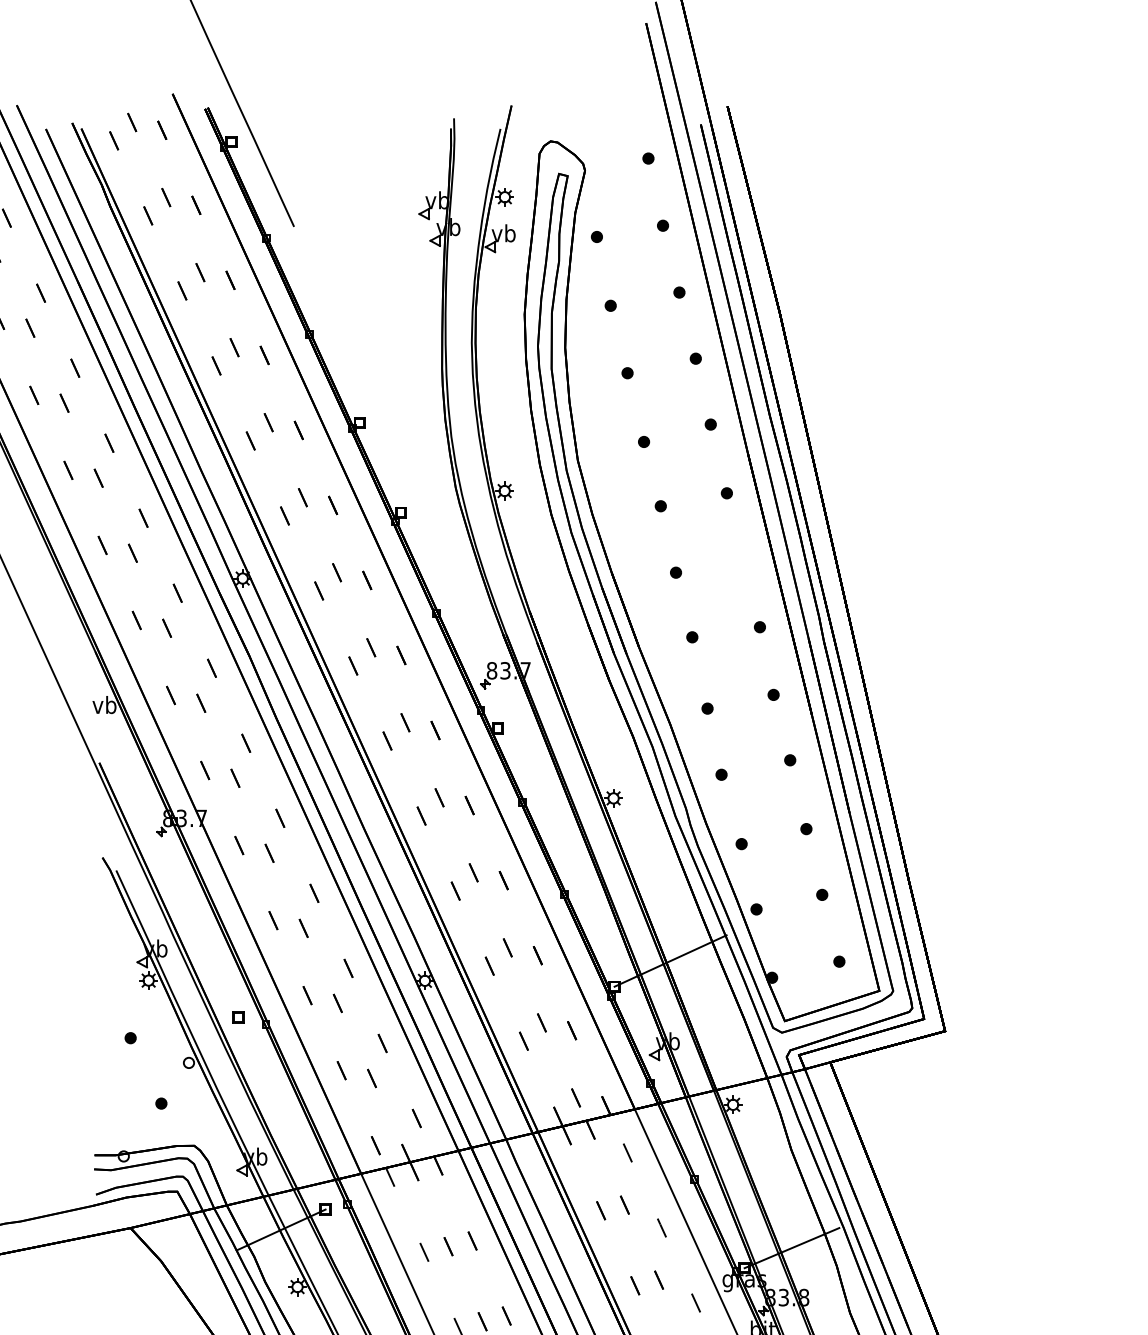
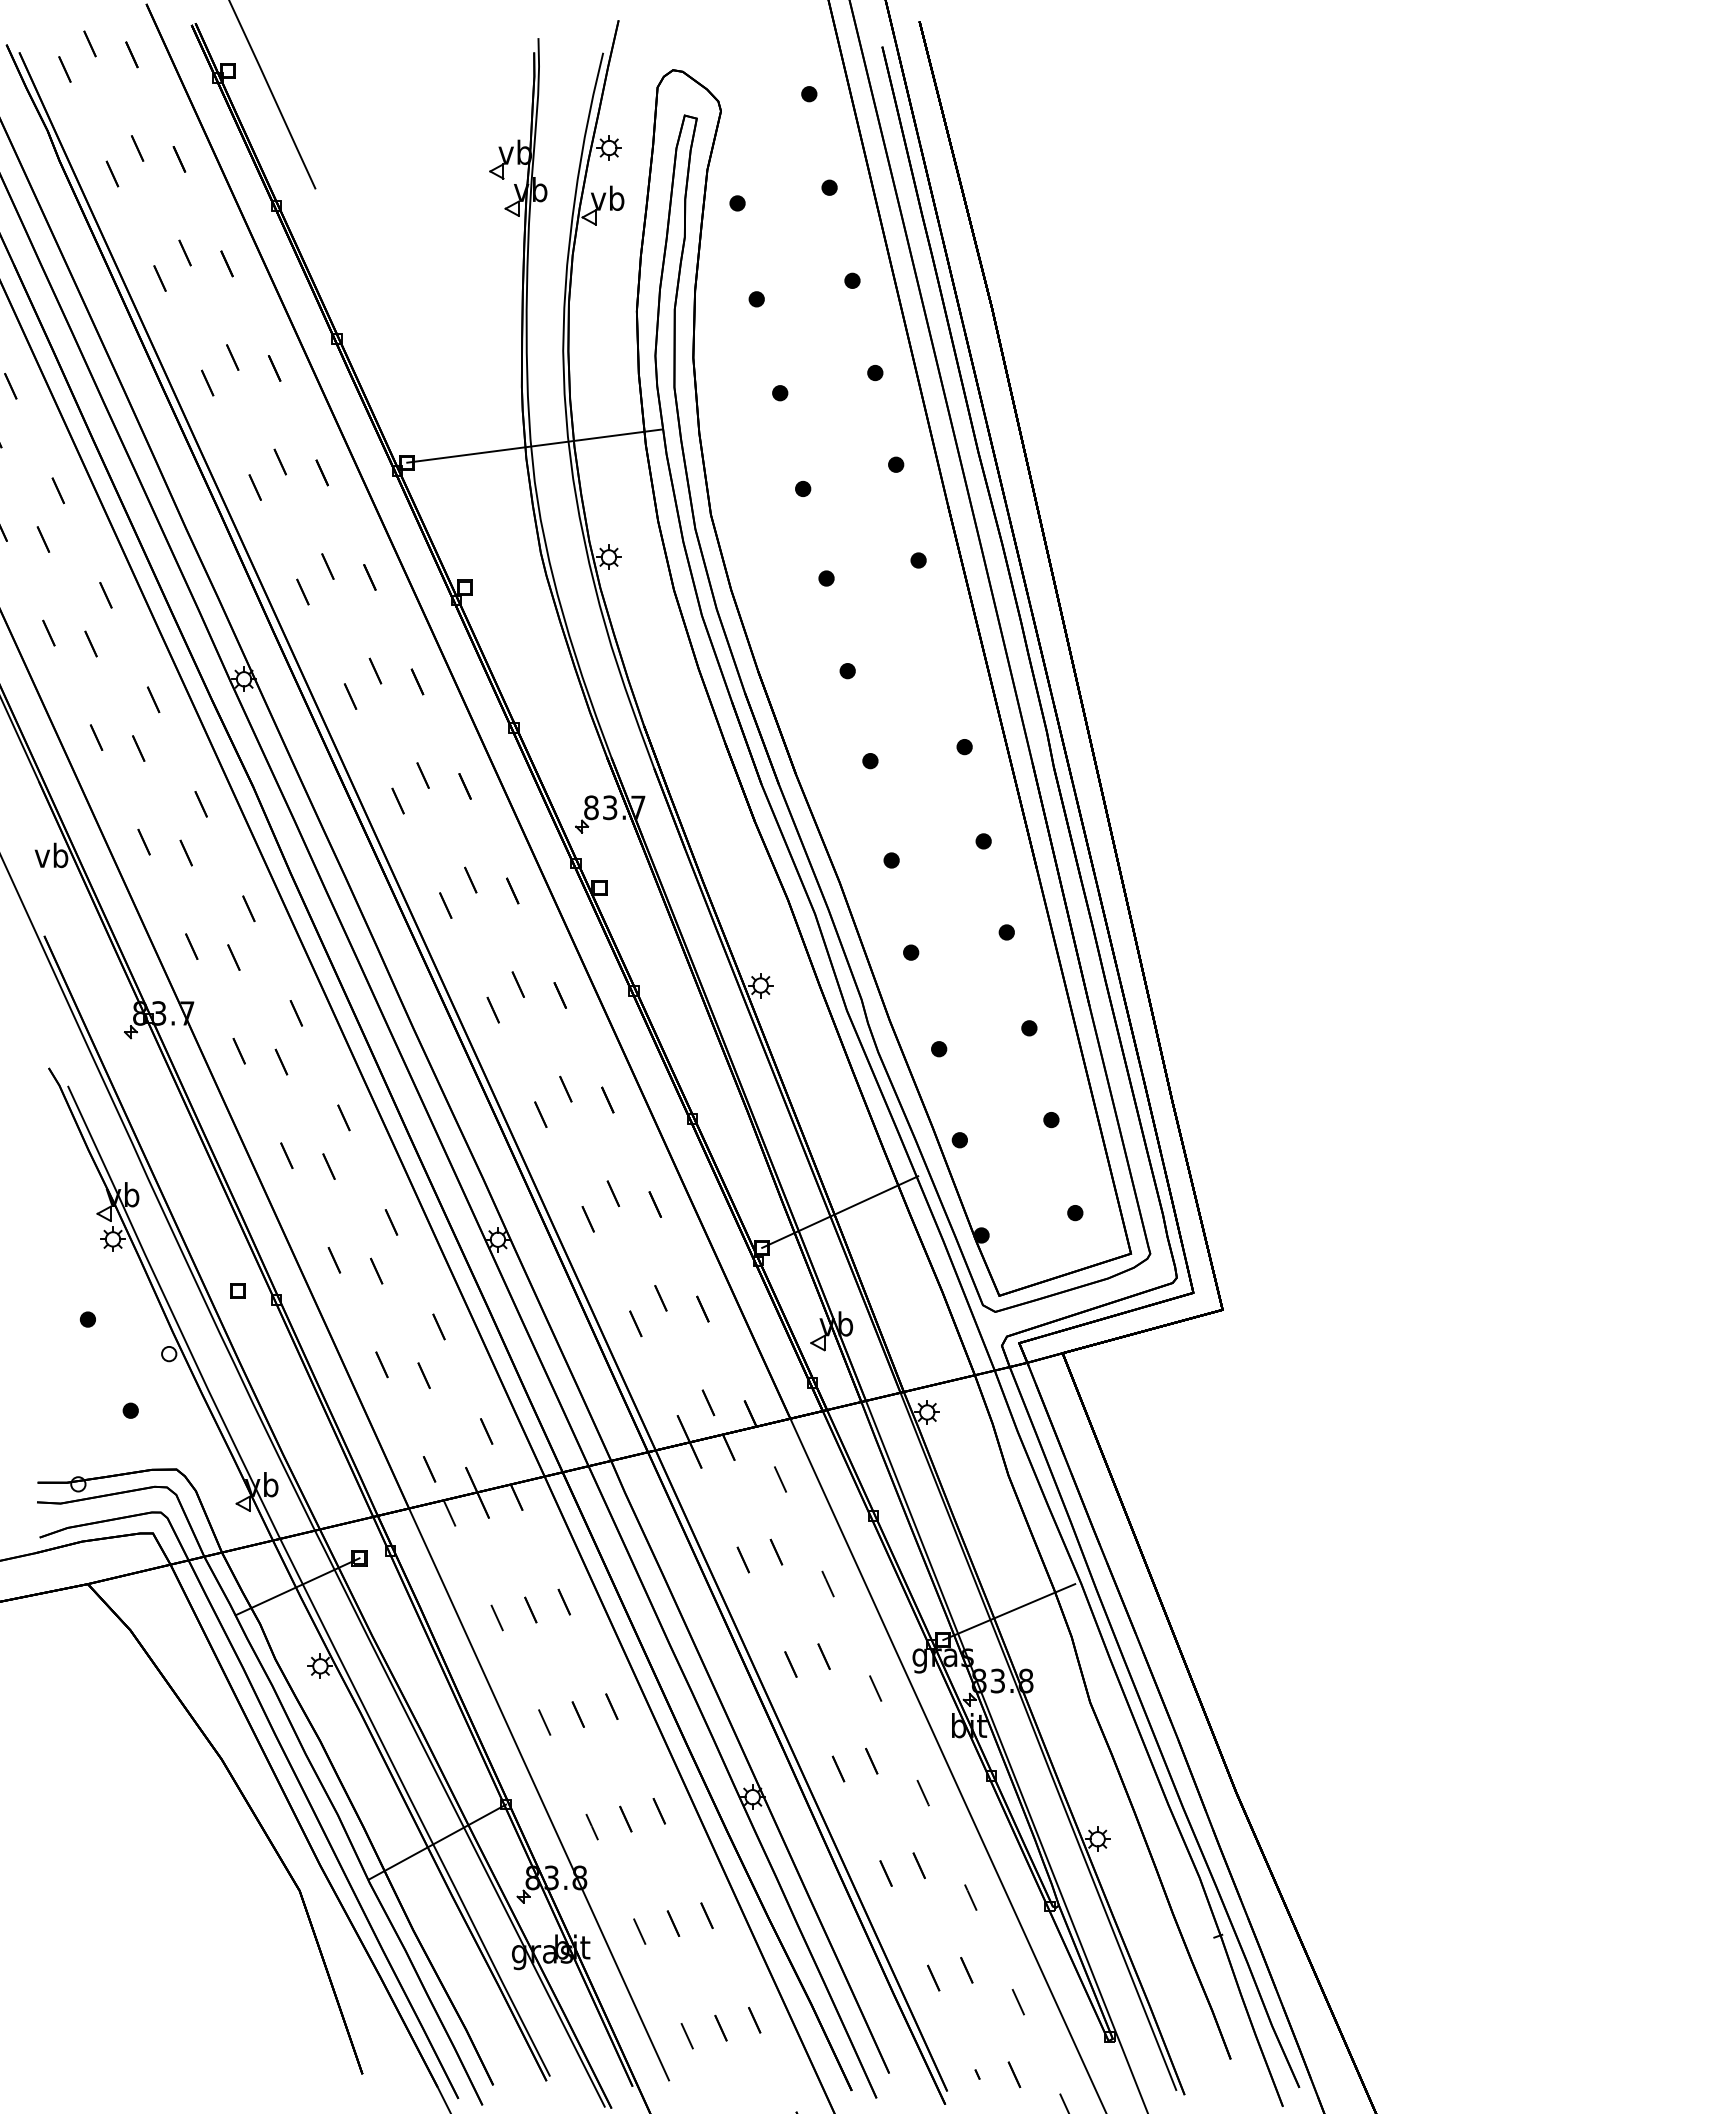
line: (451, 410) -> (534, 445), added

